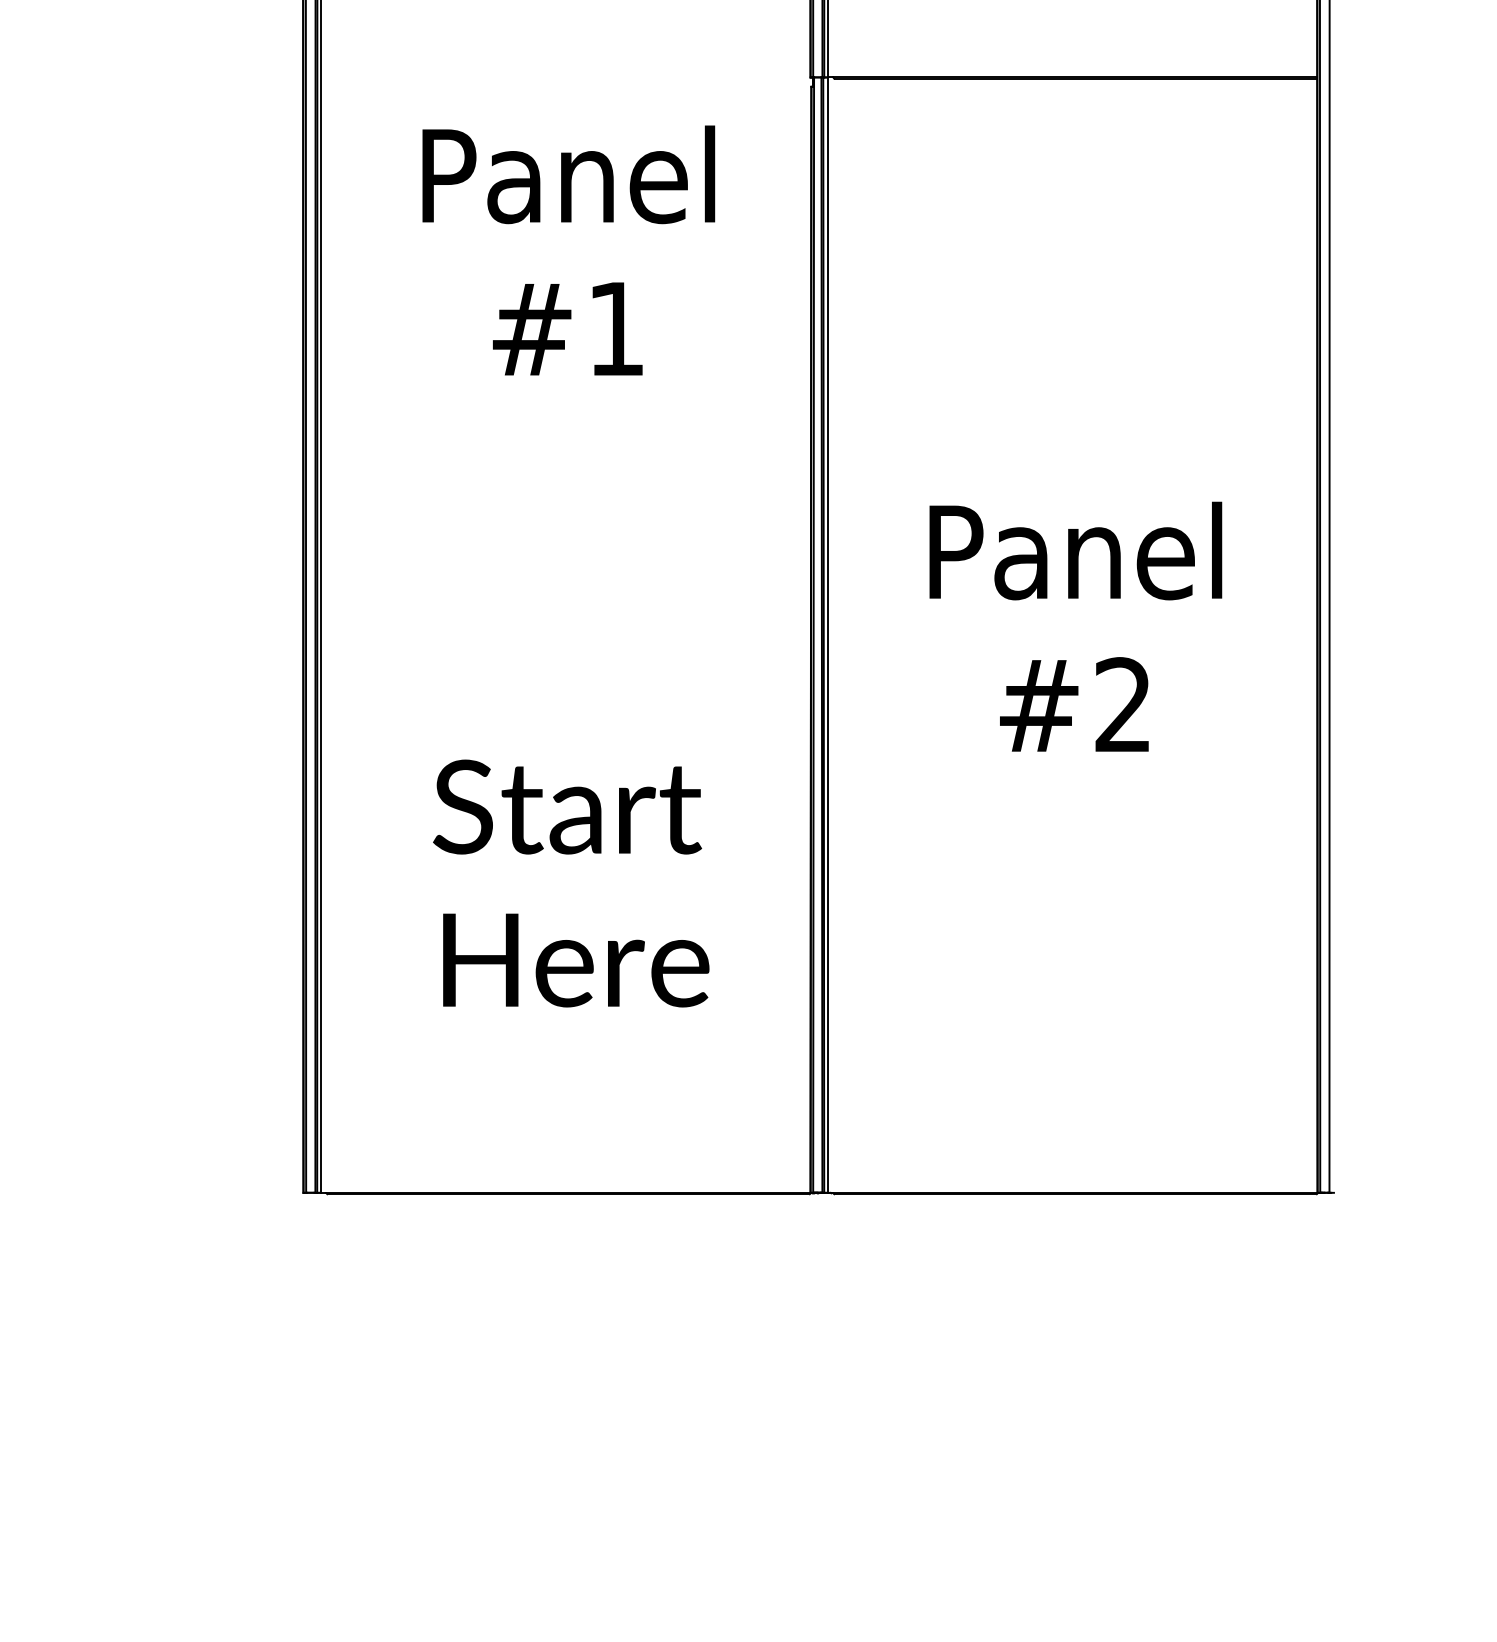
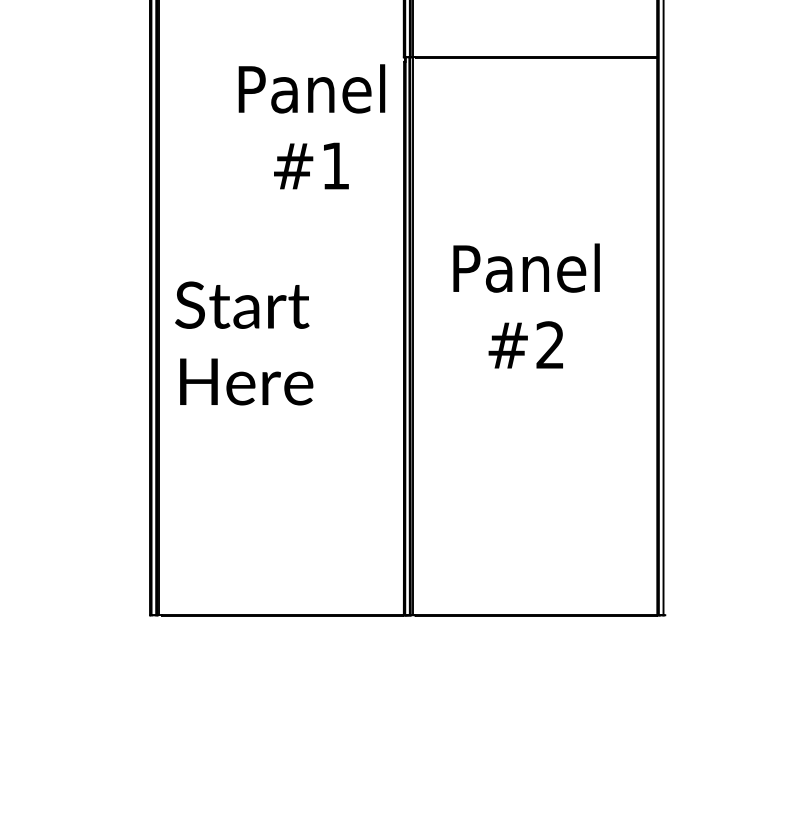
text: (567, 249) -> (311, 126), moved
text: (1075, 625) -> (526, 305), moved
text: (571, 883) -> (244, 343), moved

